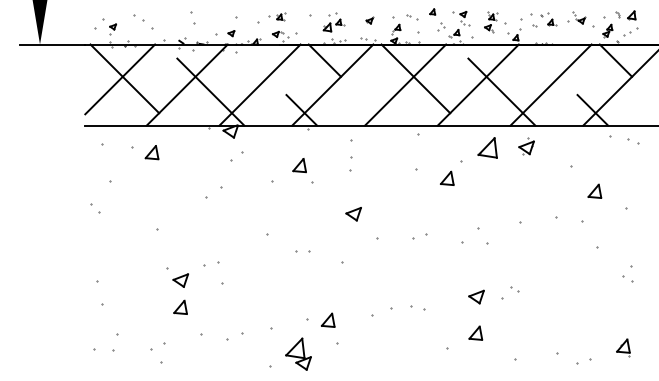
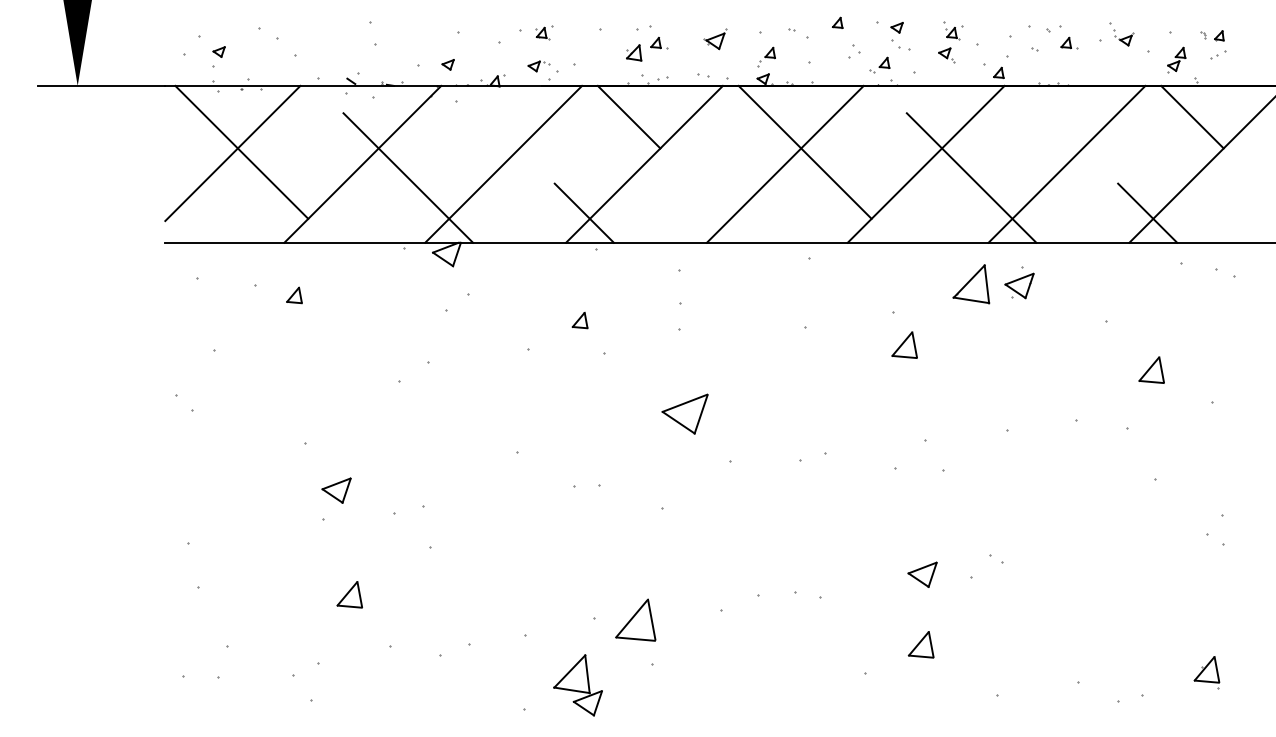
part: (369, 20) -> (715, 39), size x1.6
part: (626, 23) -> (1212, 45), size x0.6
part: (487, 147) -> (970, 283), moved
part: (151, 152) -> (293, 294), size x0.6
part: (299, 165) -> (579, 320), size x0.6
part: (447, 177) -> (905, 343), moved
part: (353, 214) -> (684, 414), size x1.6
part: (180, 280) -> (336, 490), moved
part: (327, 319) -> (634, 618), size x1.6

